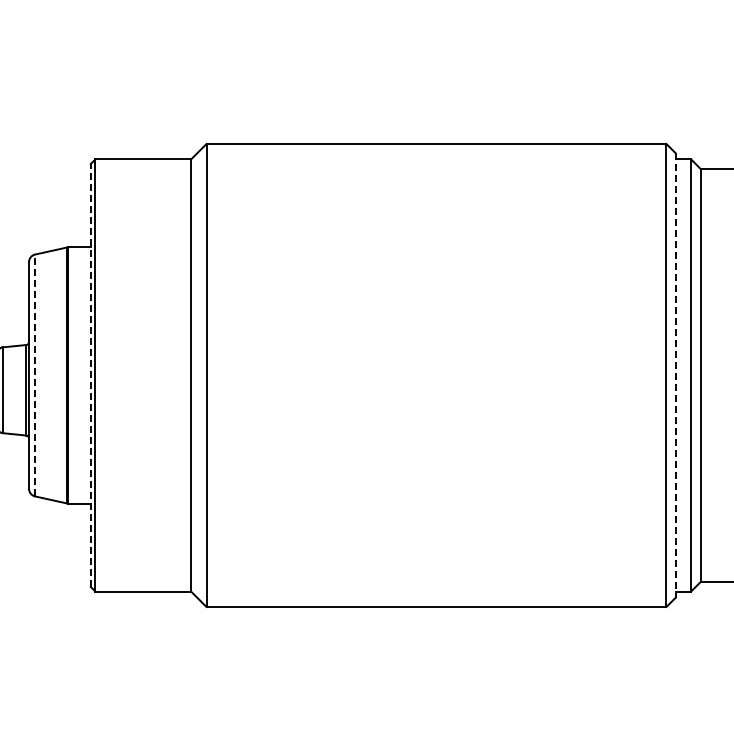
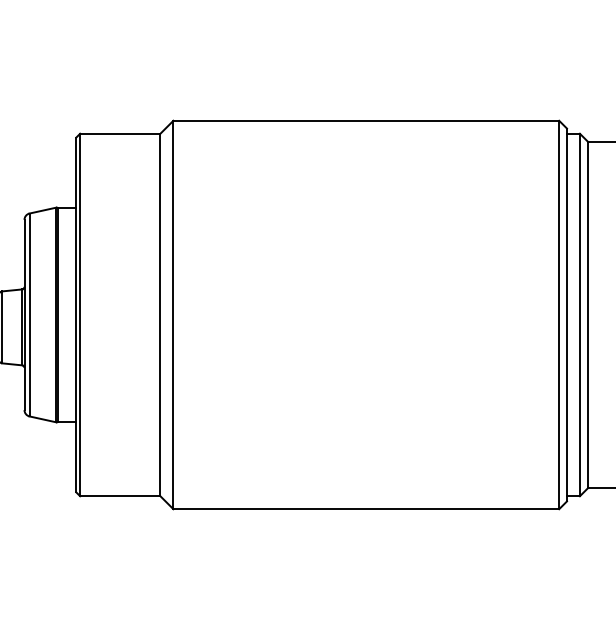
line: (35, 375) -> (29, 315), dashed -> solid
line: (90, 375) -> (76, 315), dashed -> solid
line: (675, 375) -> (566, 315), dashed -> solid

